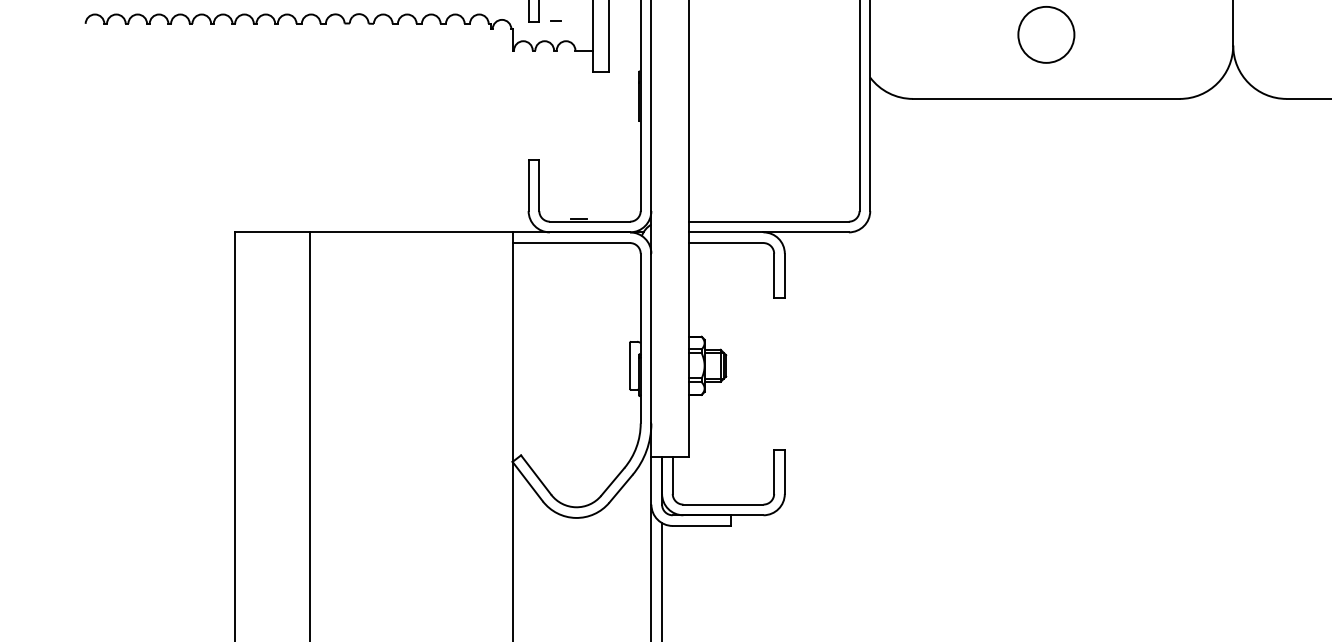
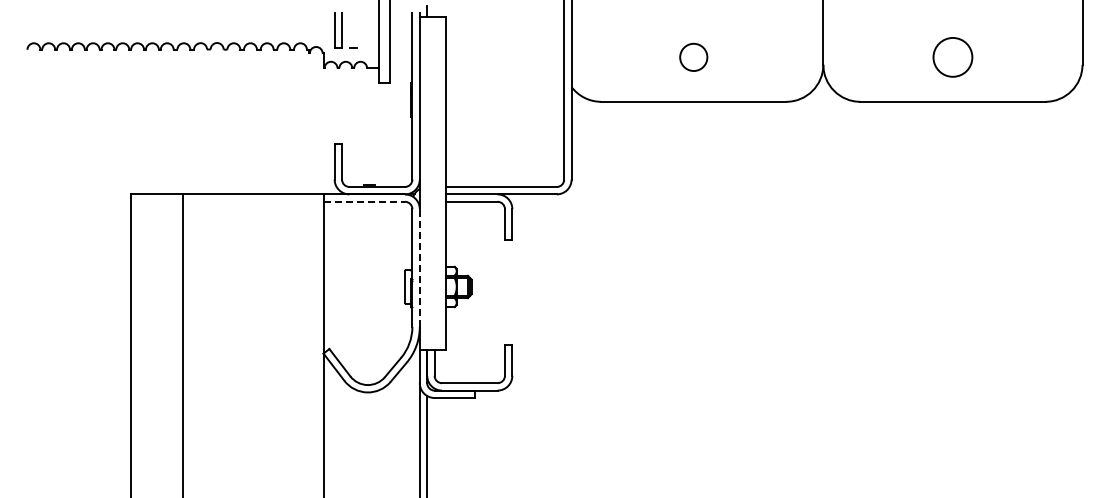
circle: (1045, 33) -> (693, 56), size x0.7
line: (571, 242) -> (364, 201), solid -> dashed
line: (650, 339) -> (419, 268), solid -> dashed

